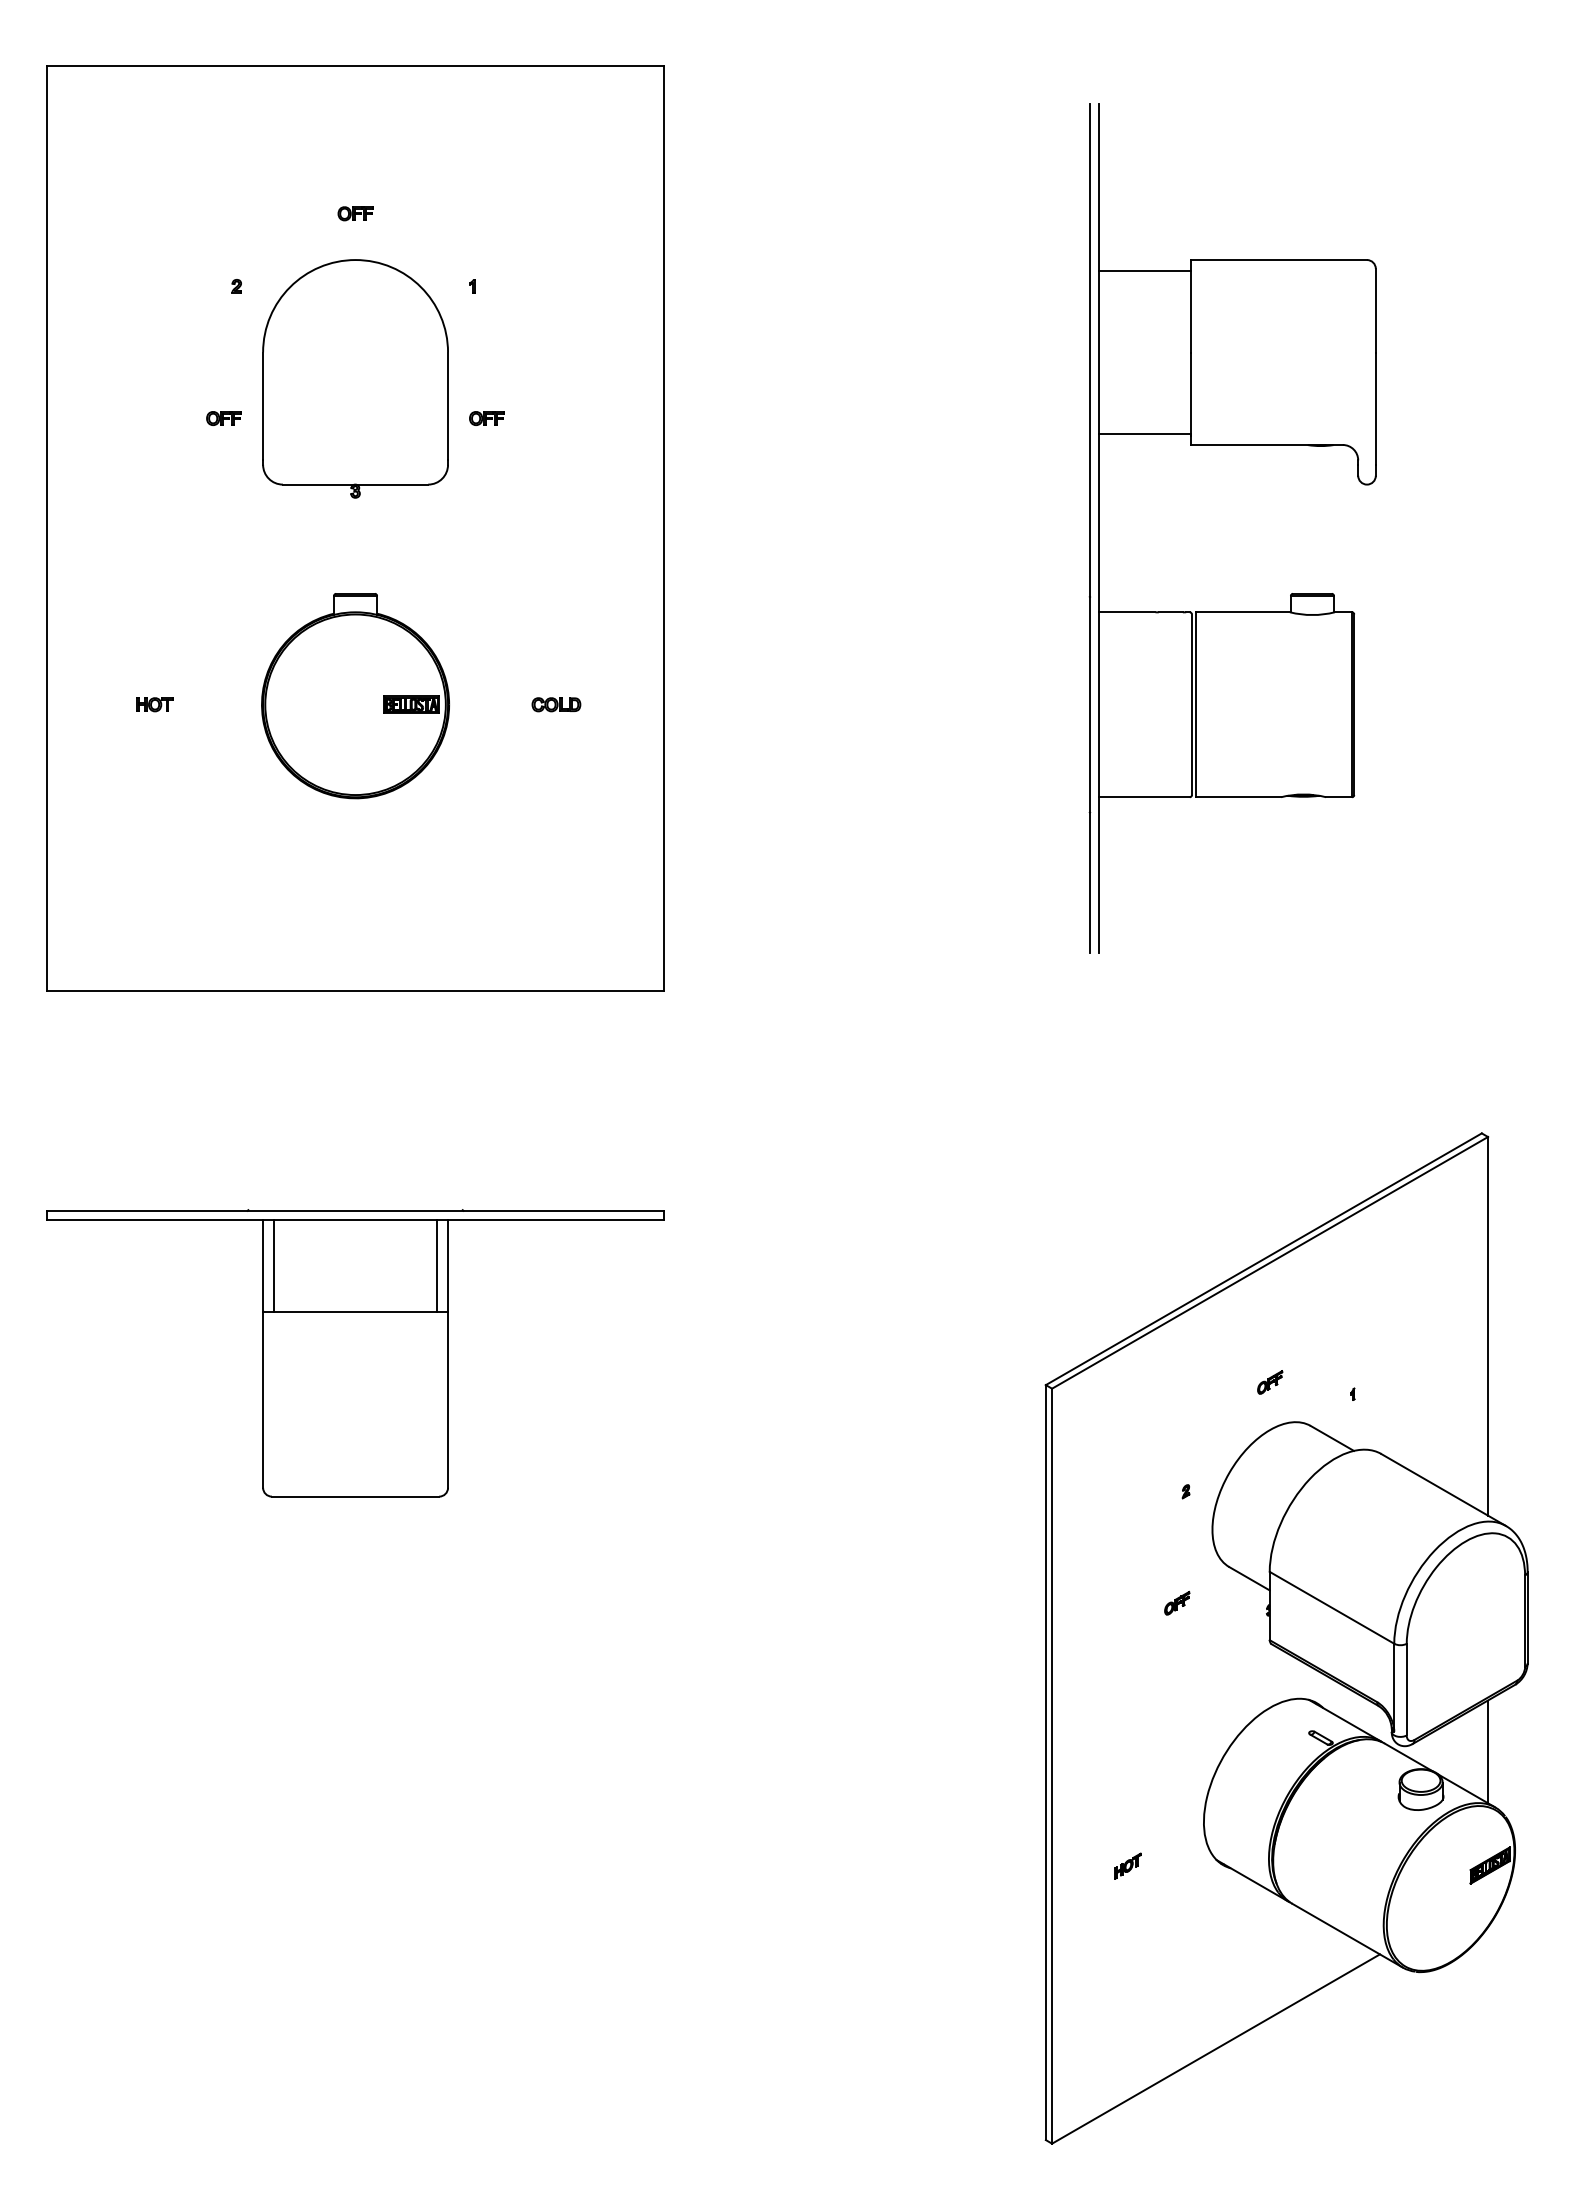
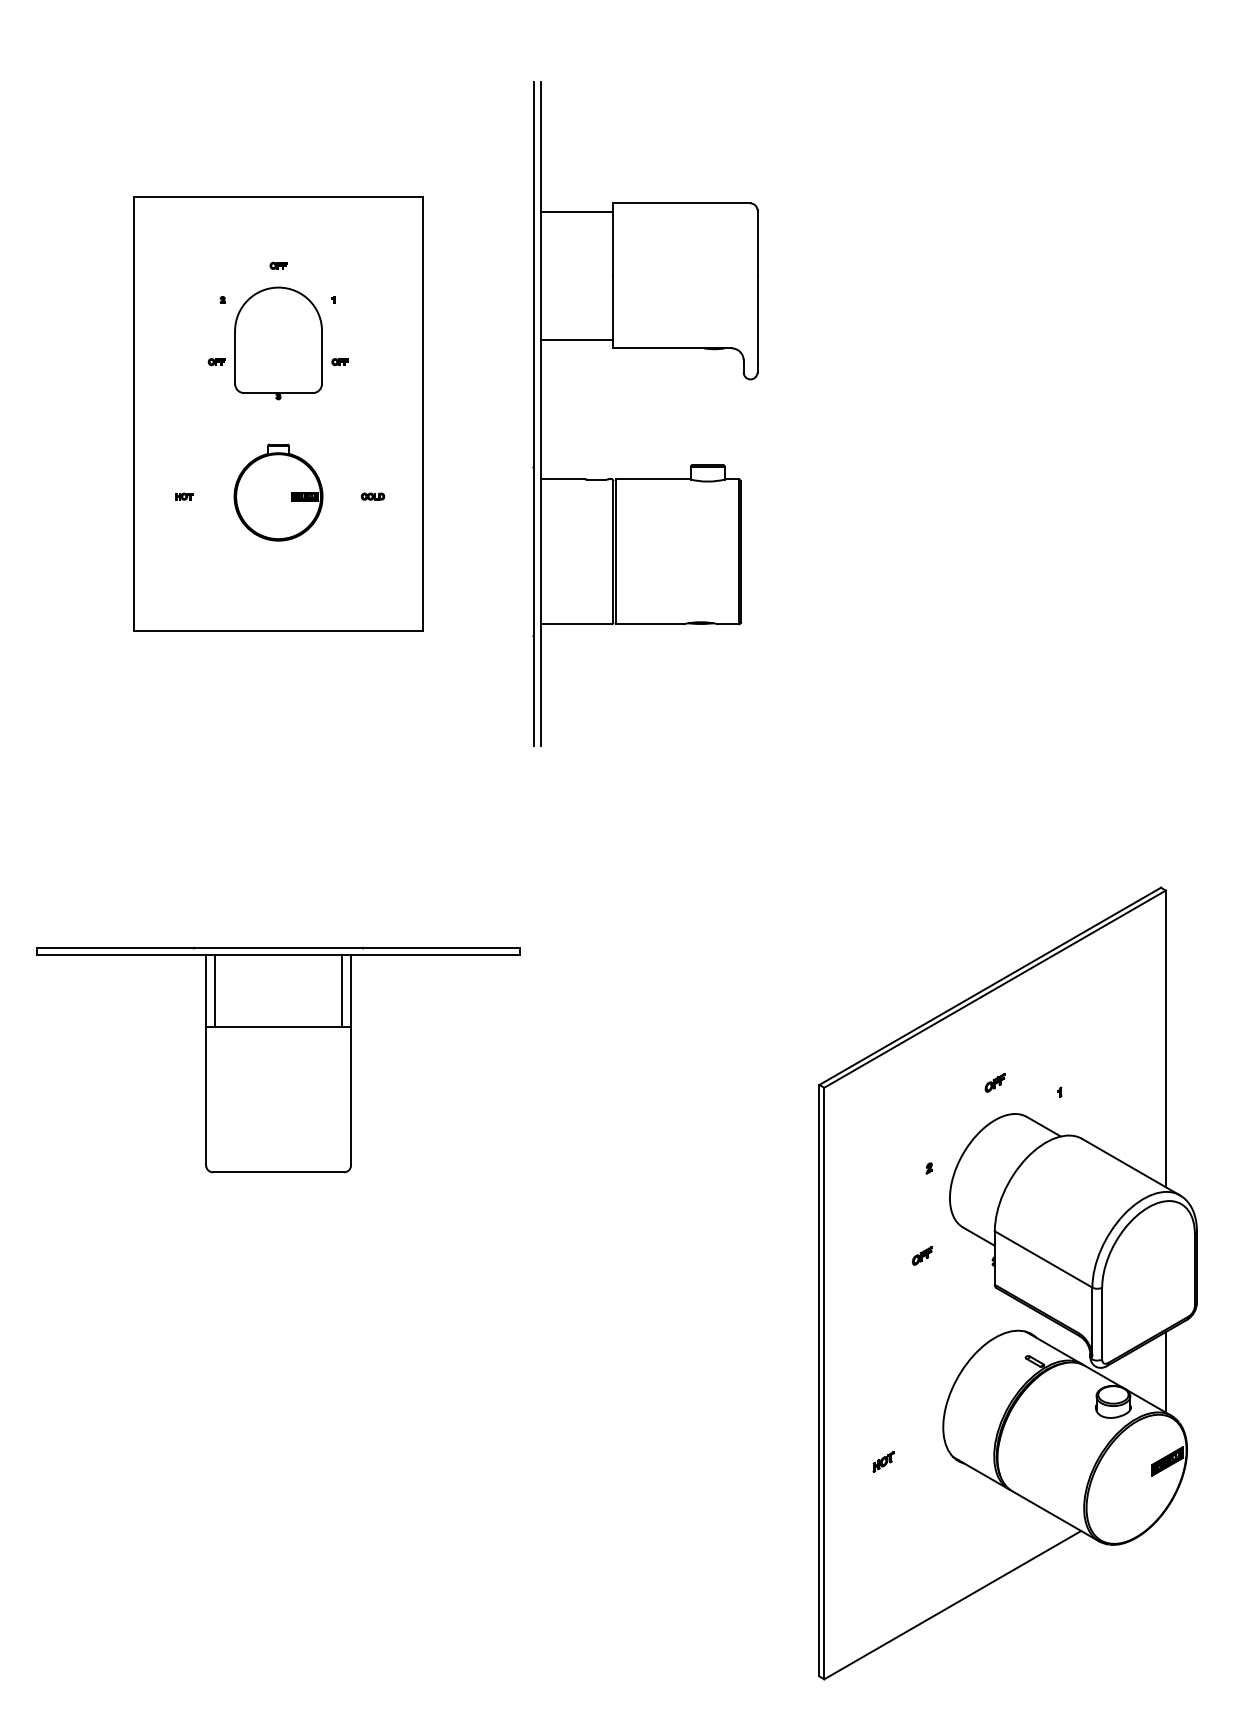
part: (1232, 445) -> (645, 348), moved
part: (355, 528) -> (278, 413), size x0.6

